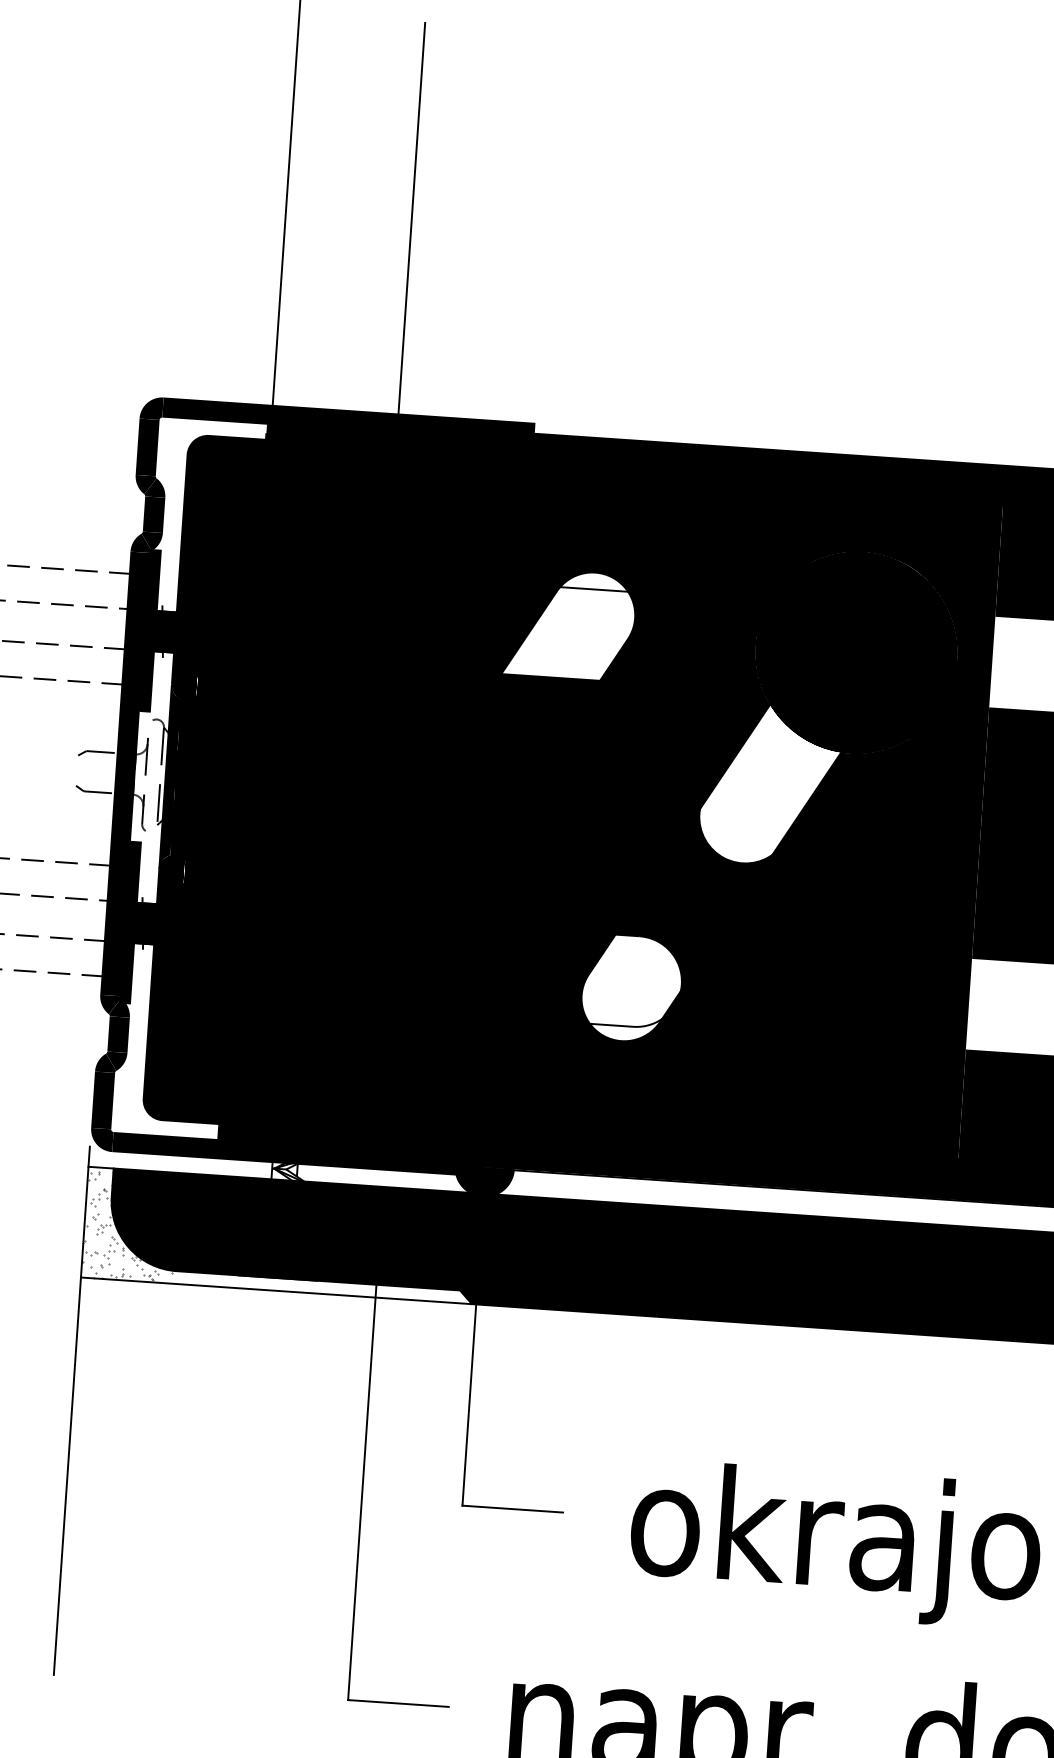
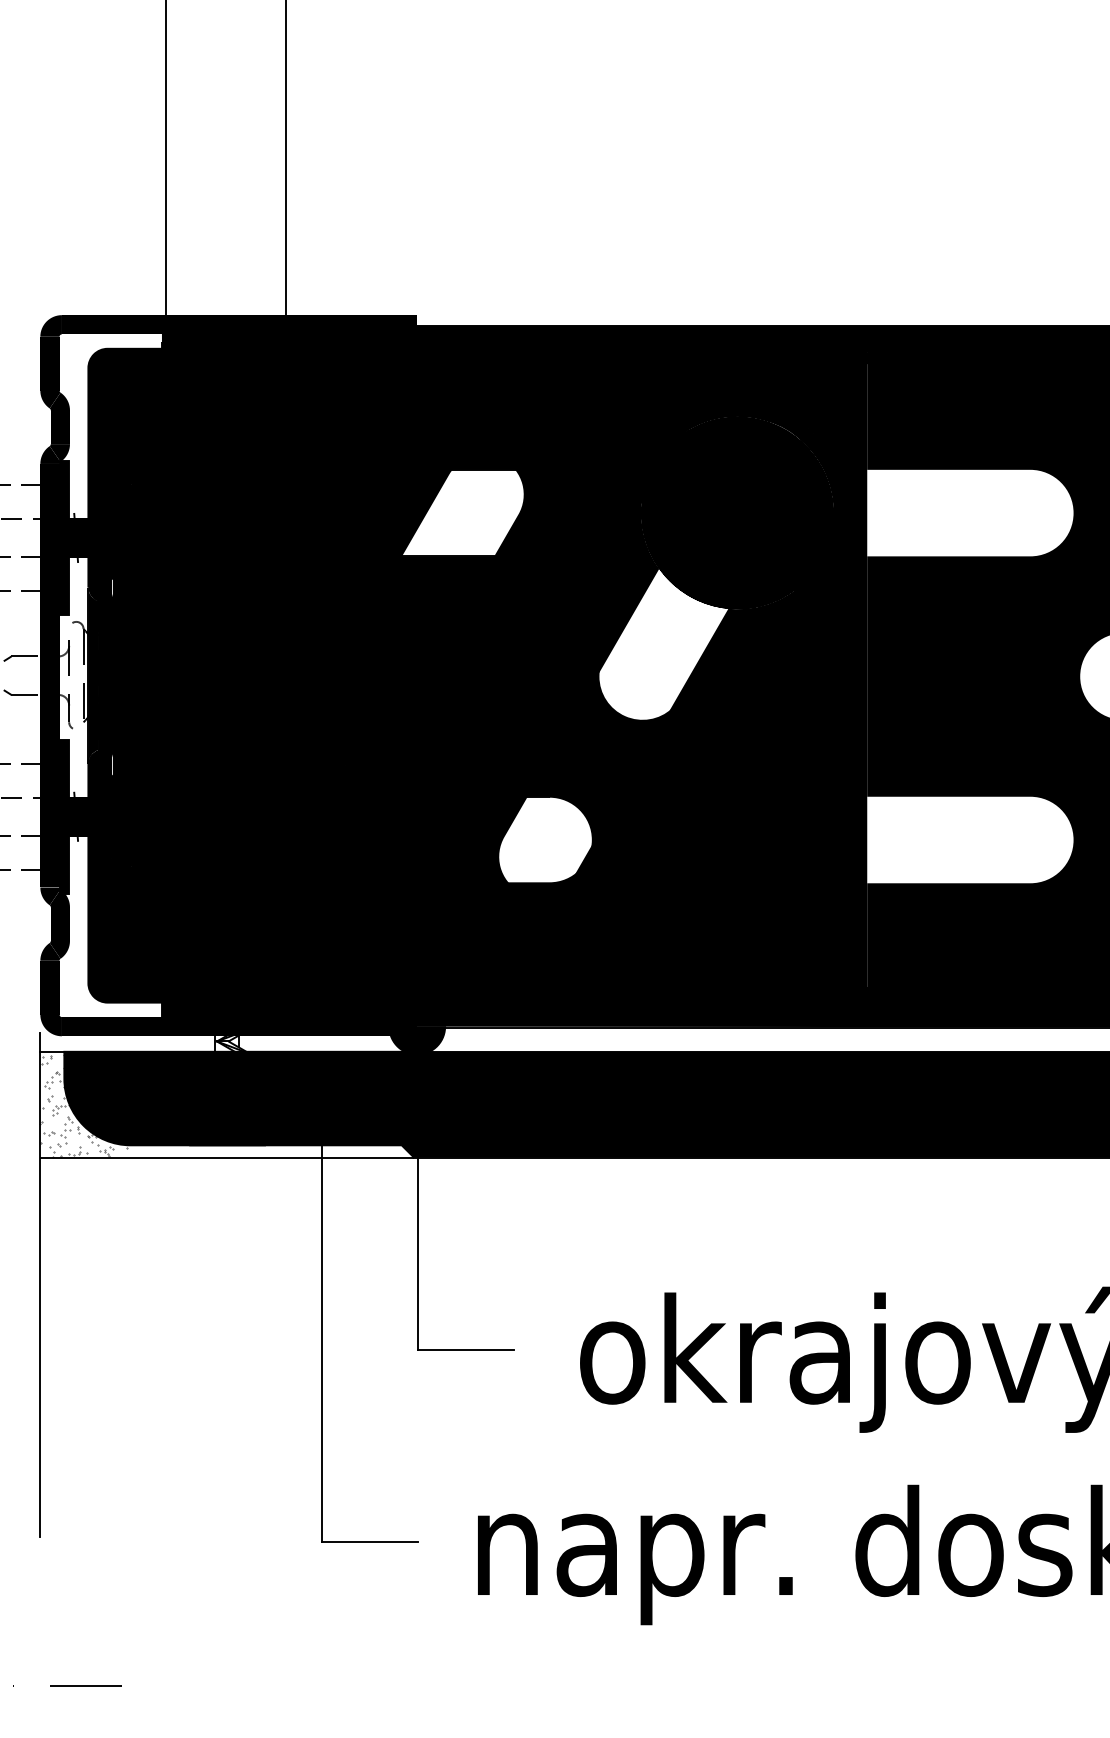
fill: (594, 580) -> (483, 461), added
fill: (624, 1028) -> (541, 885), added

